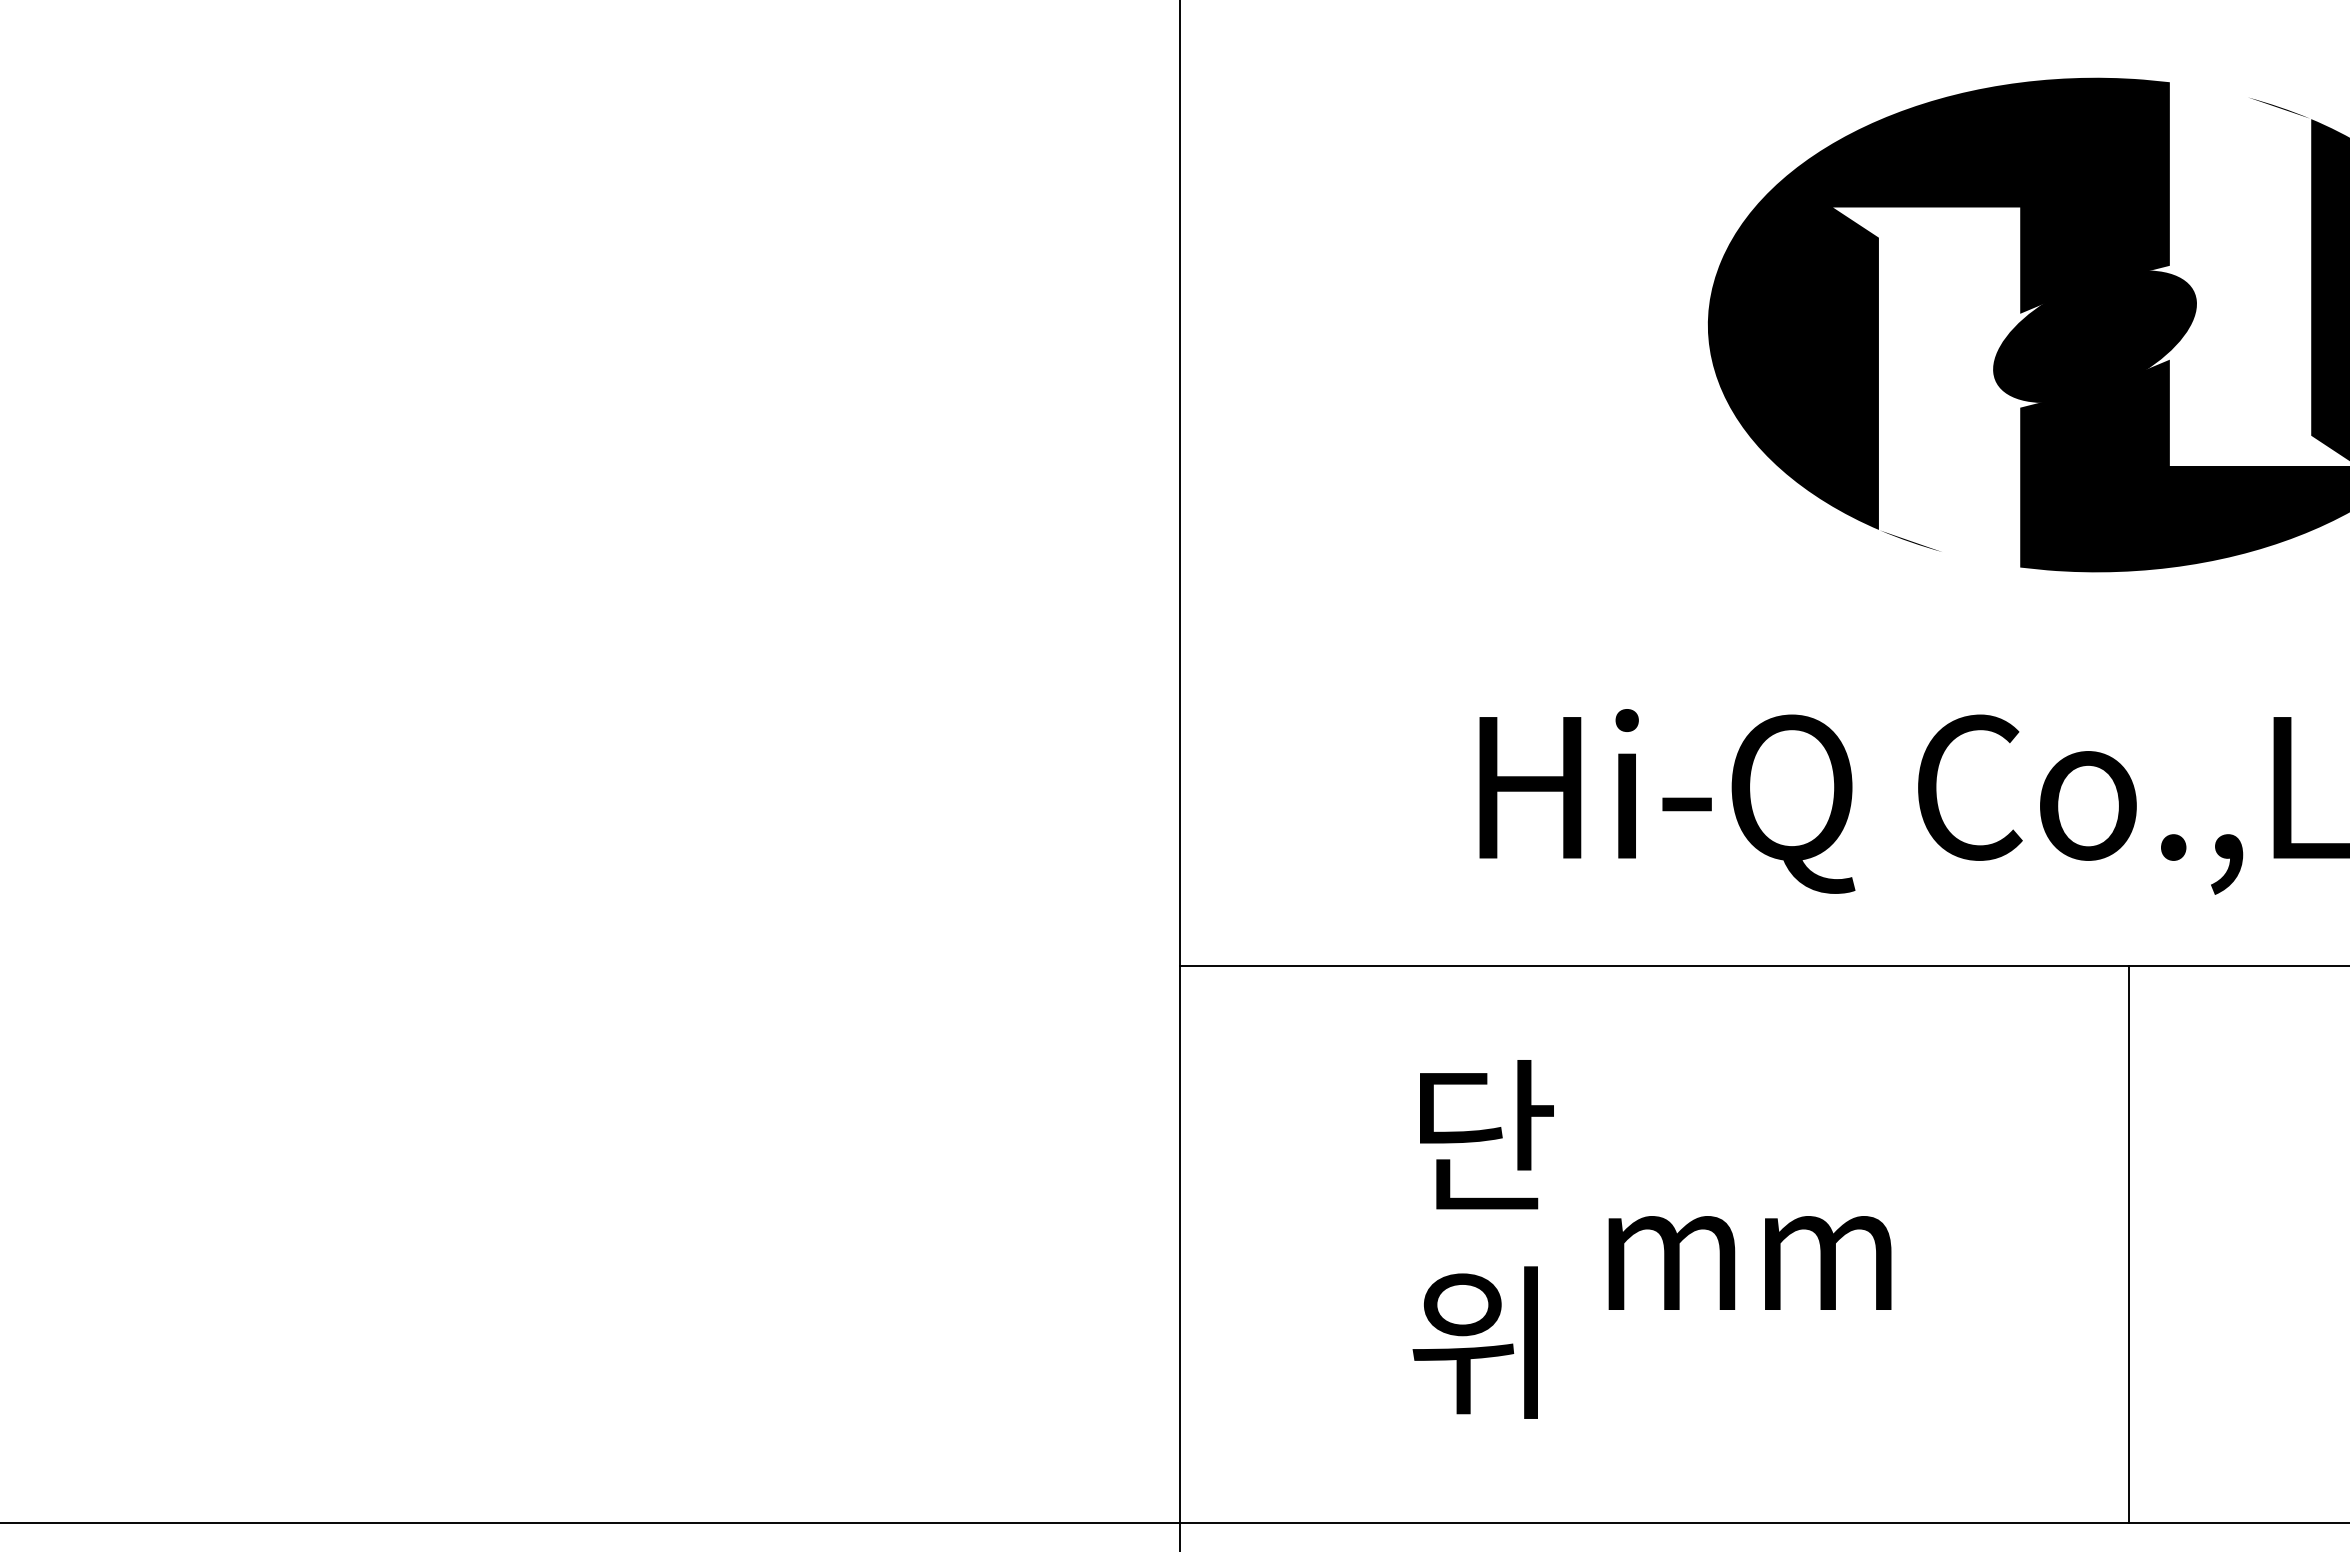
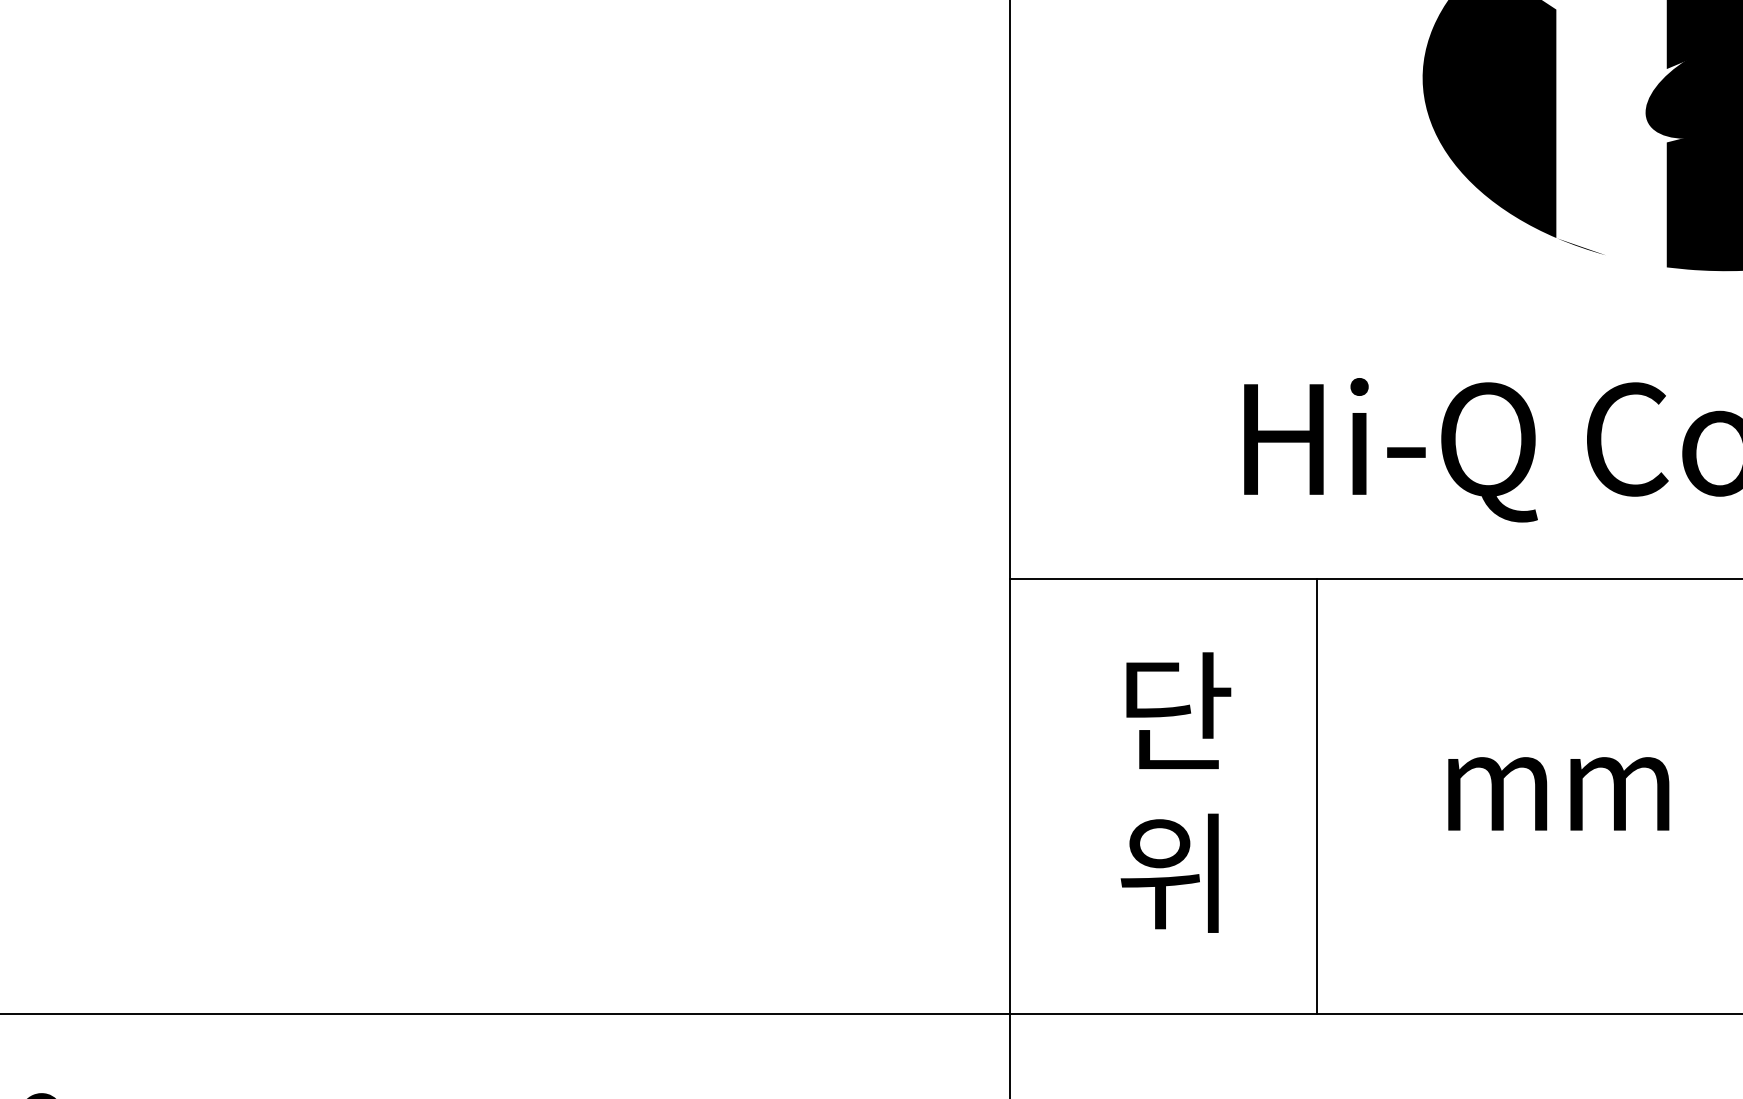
text: (1482, 1239) -> (1175, 792), moved
line: (1572, 1244) -> (1316, 796), added
text: (1749, 1262) -> (1558, 793), moved

